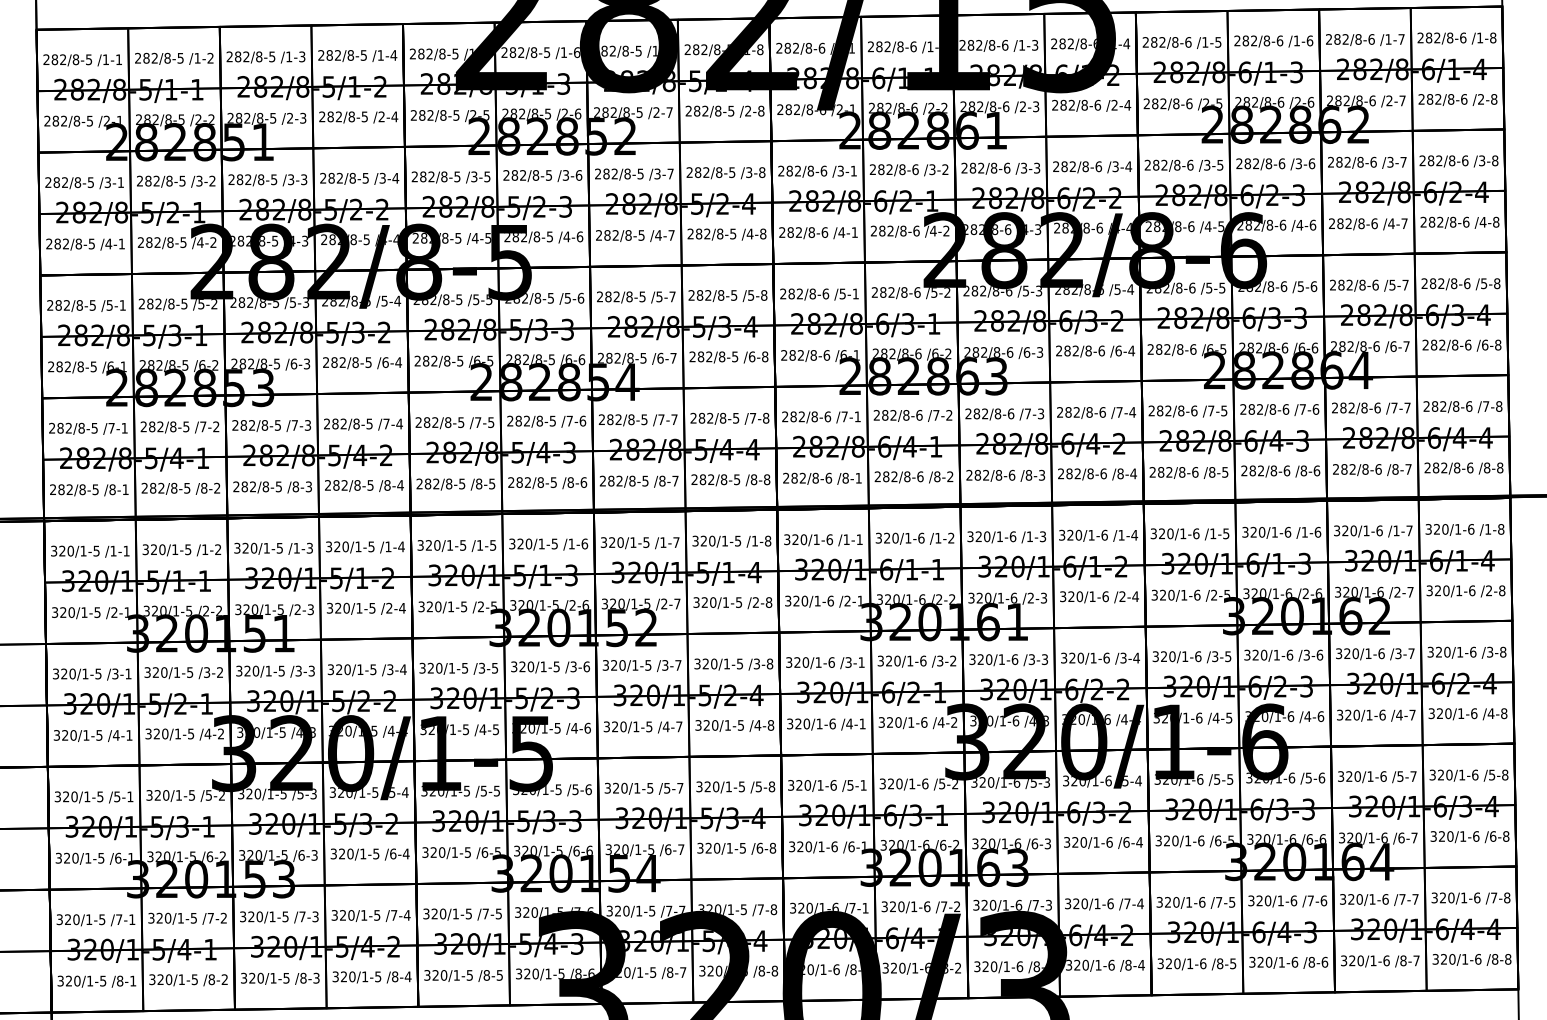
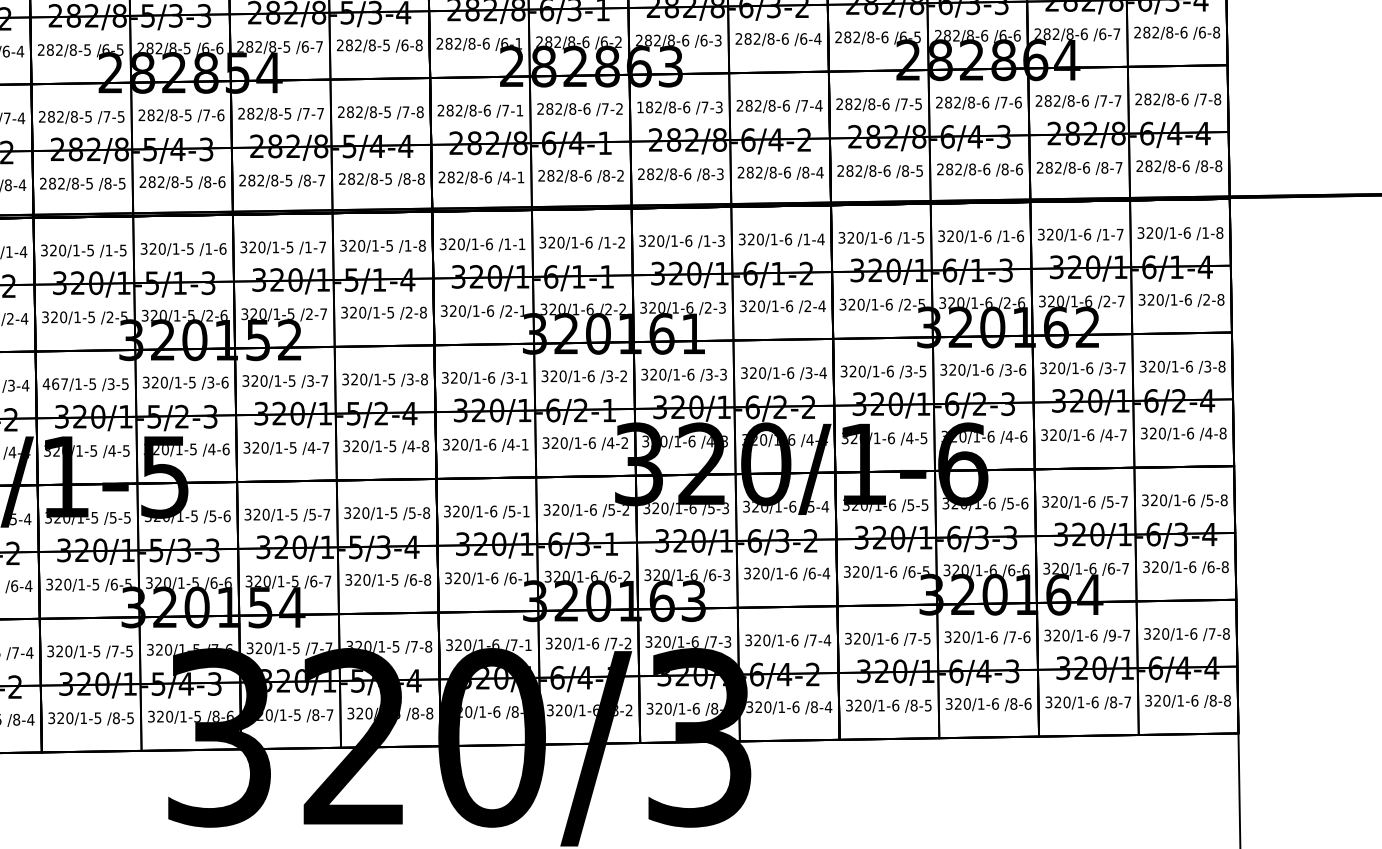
text: (968, 413) -> (640, 106), 282/8-6 -> 182/8-6
text: (845, 477) -> (506, 176), /8-1 -> /4-1
text: (430, 667) -> (55, 383), 320/1-5 -> 467/1-5
text: (1402, 899) -> (1112, 635), /7-7 -> /9-7

